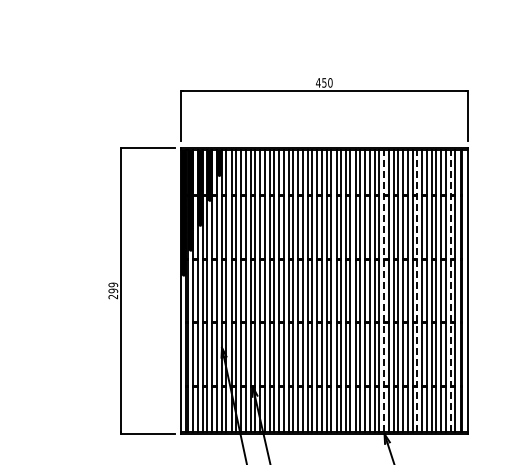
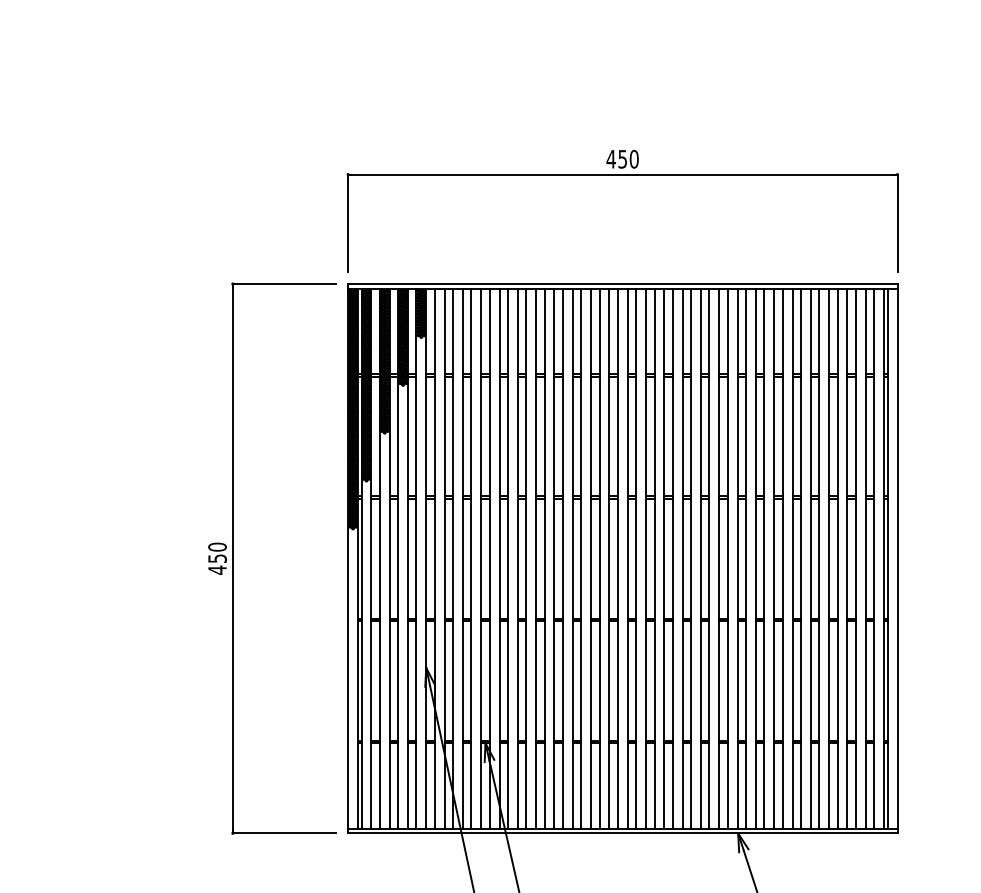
text: (113, 290) -> (217, 557), 299 -> 450
line: (384, 290) -> (738, 557), dashed -> solid
line: (417, 290) -> (801, 557), dashed -> solid
line: (450, 290) -> (864, 557), dashed -> solid

